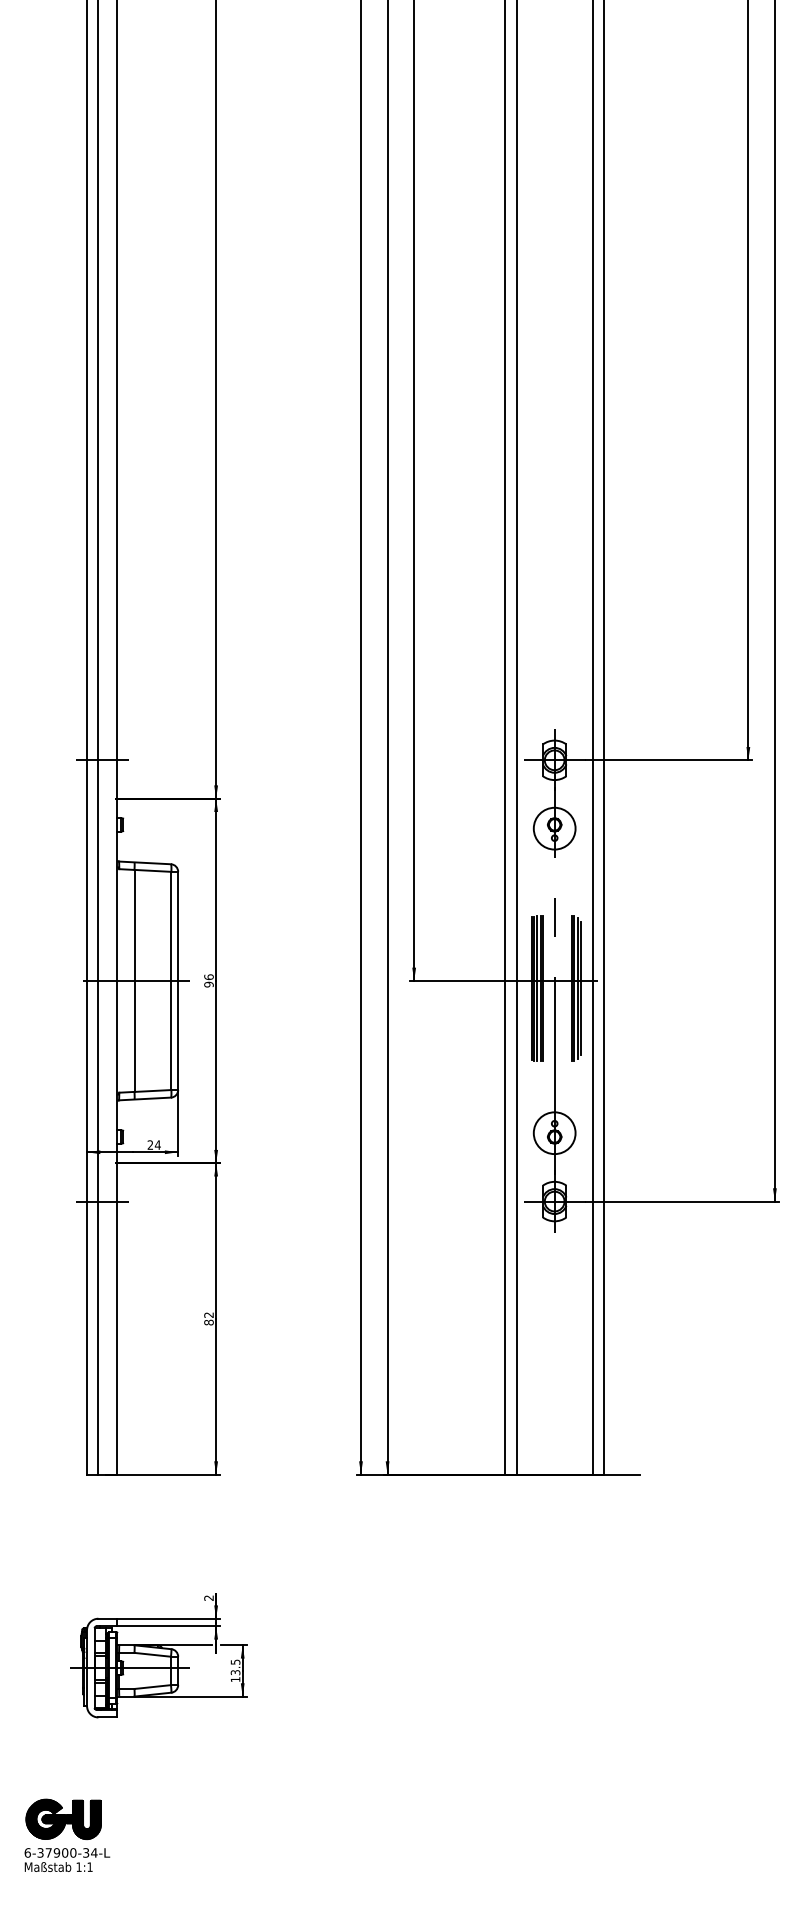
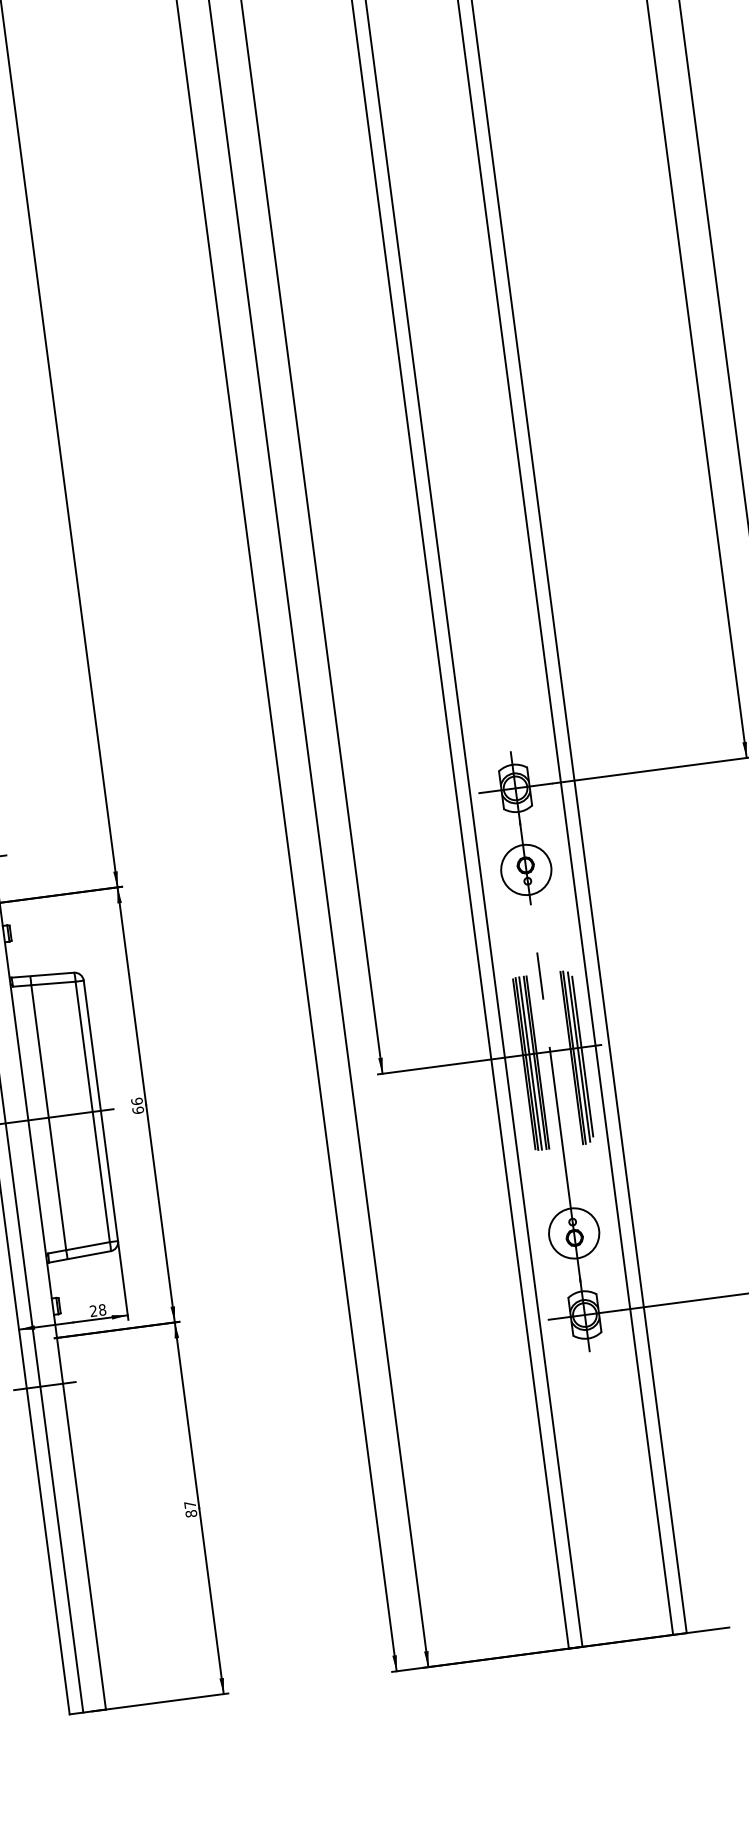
text: (208, 984) -> (137, 1110), 96 -> 66
text: (157, 1144) -> (101, 1309), 24 -> 28
text: (208, 1314) -> (189, 1504), 82 -> 87

